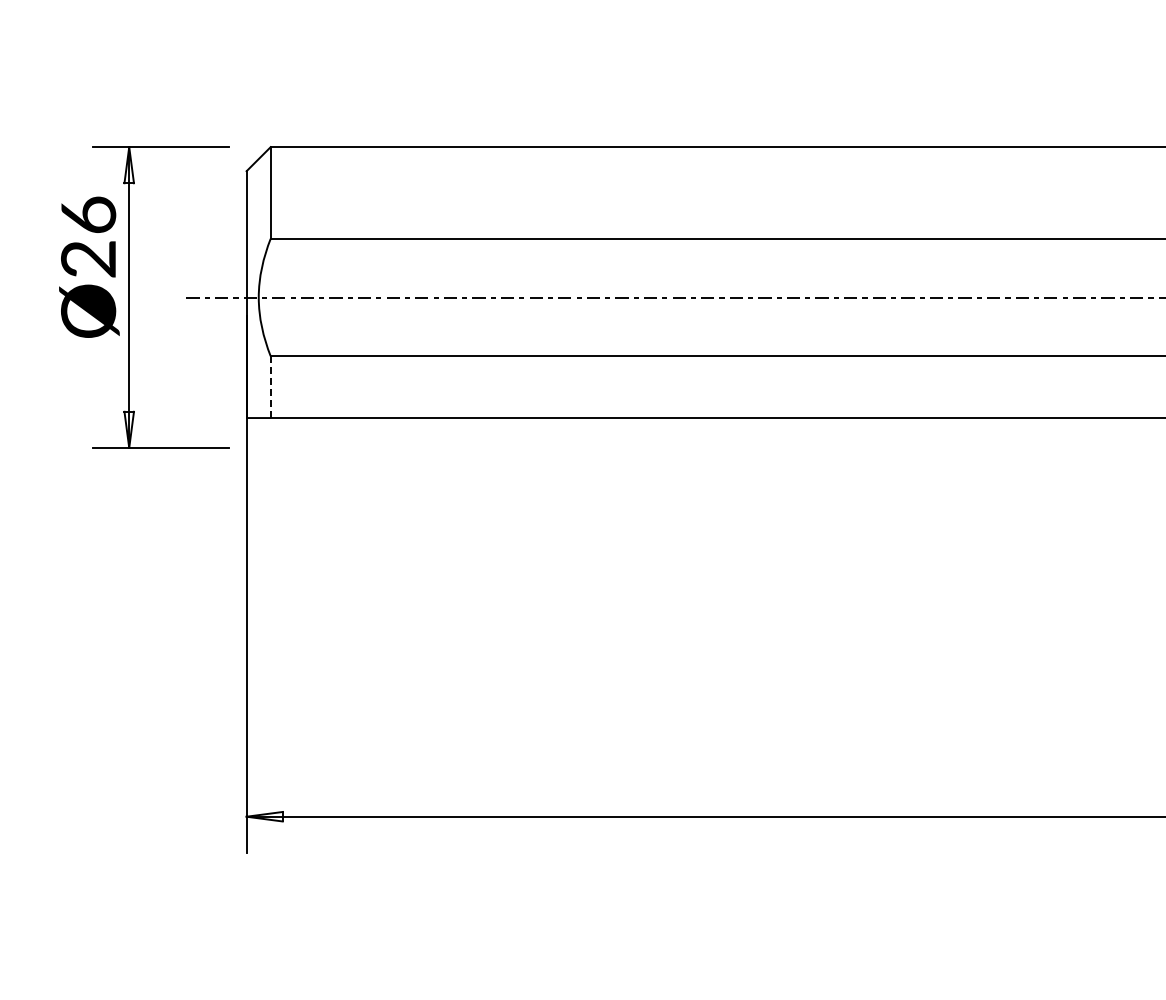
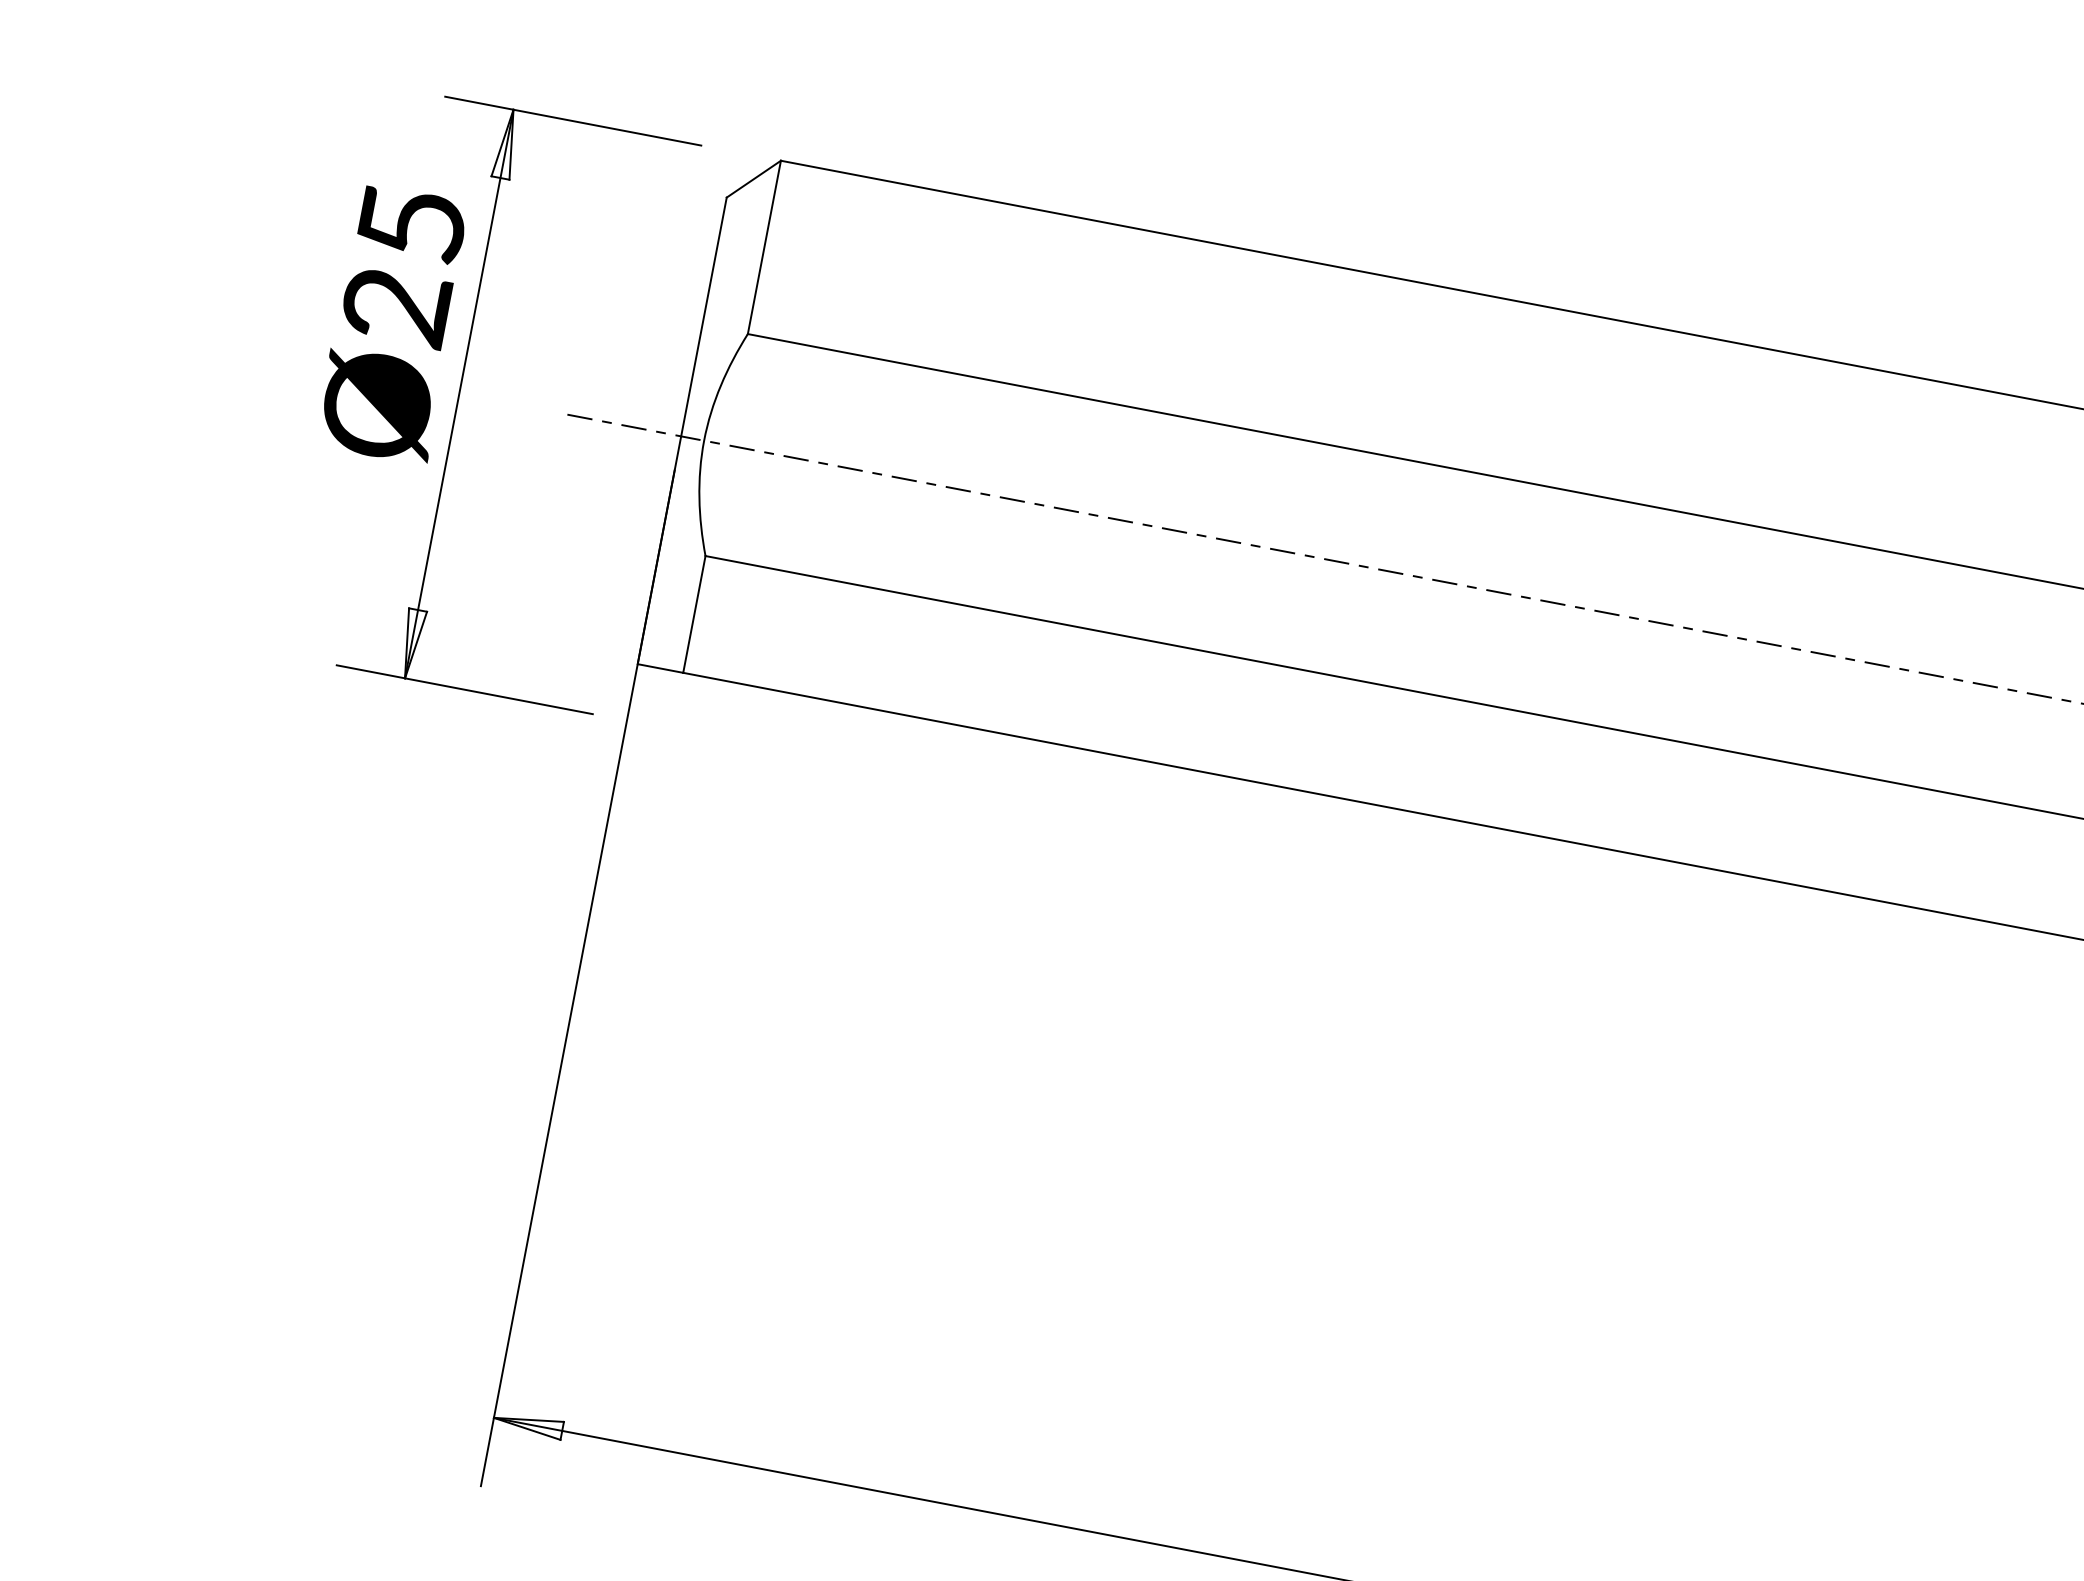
text: (88, 214) -> (412, 222), Ø26 -> Ø25
line: (270, 387) -> (693, 615), dashed -> solid

